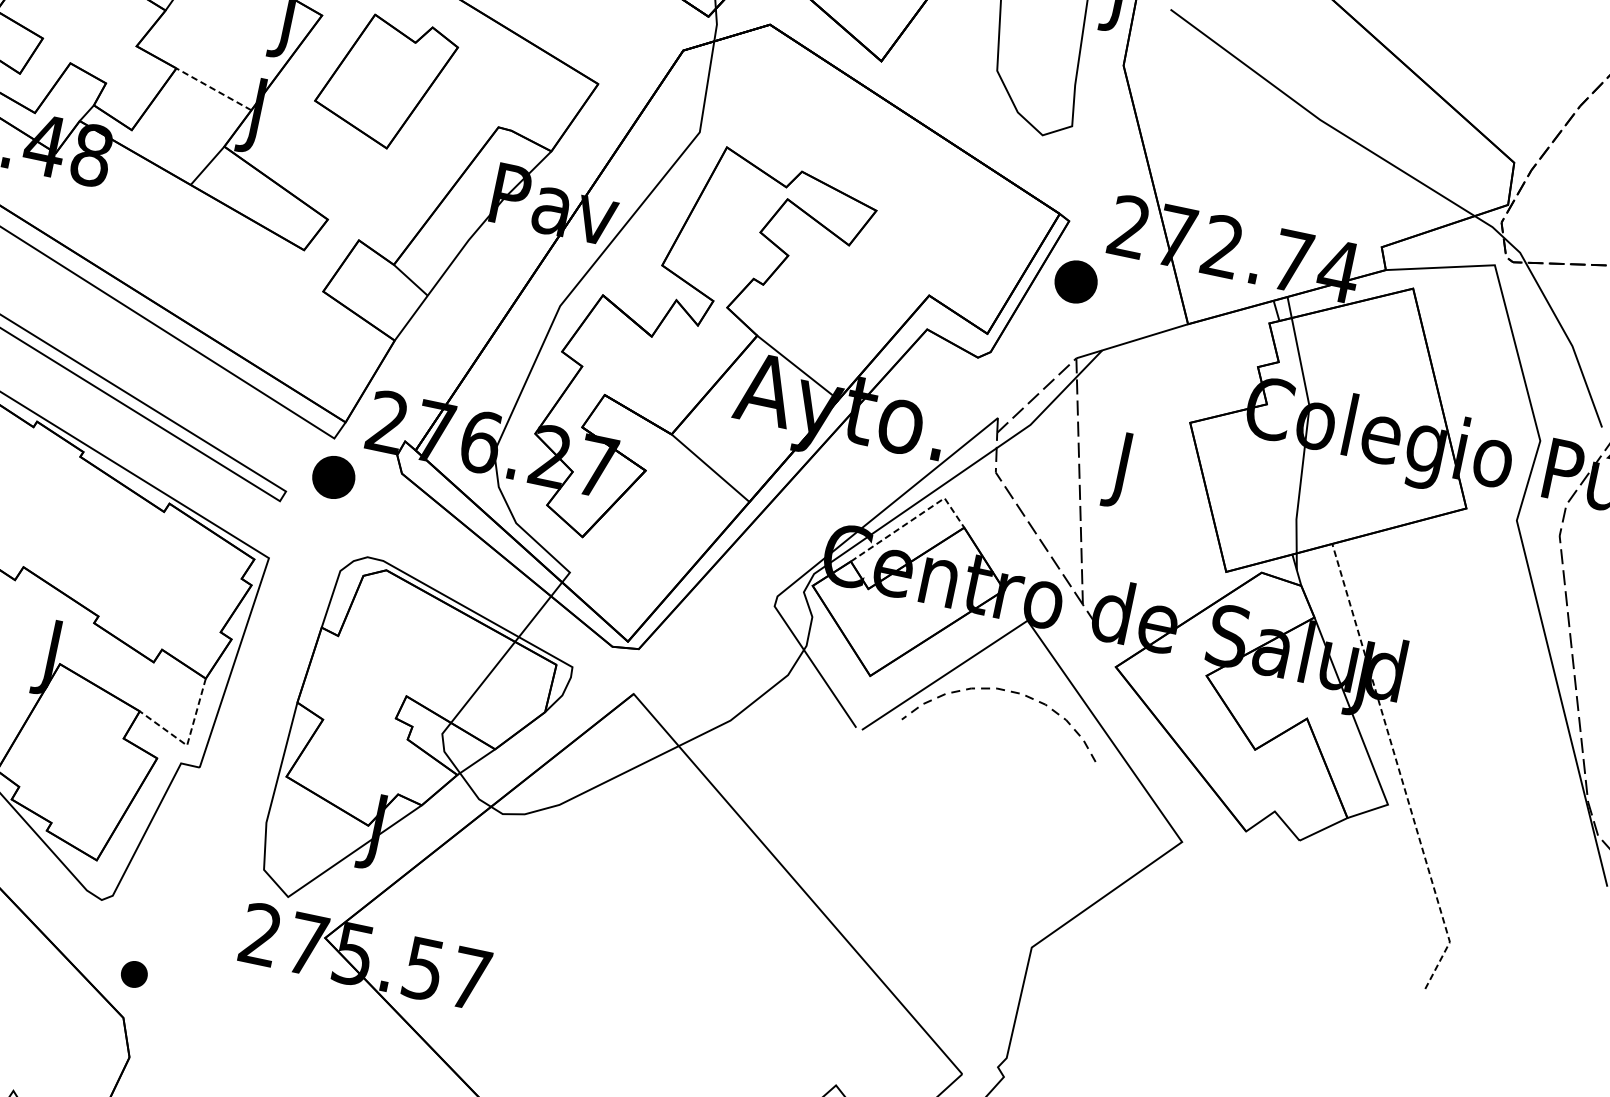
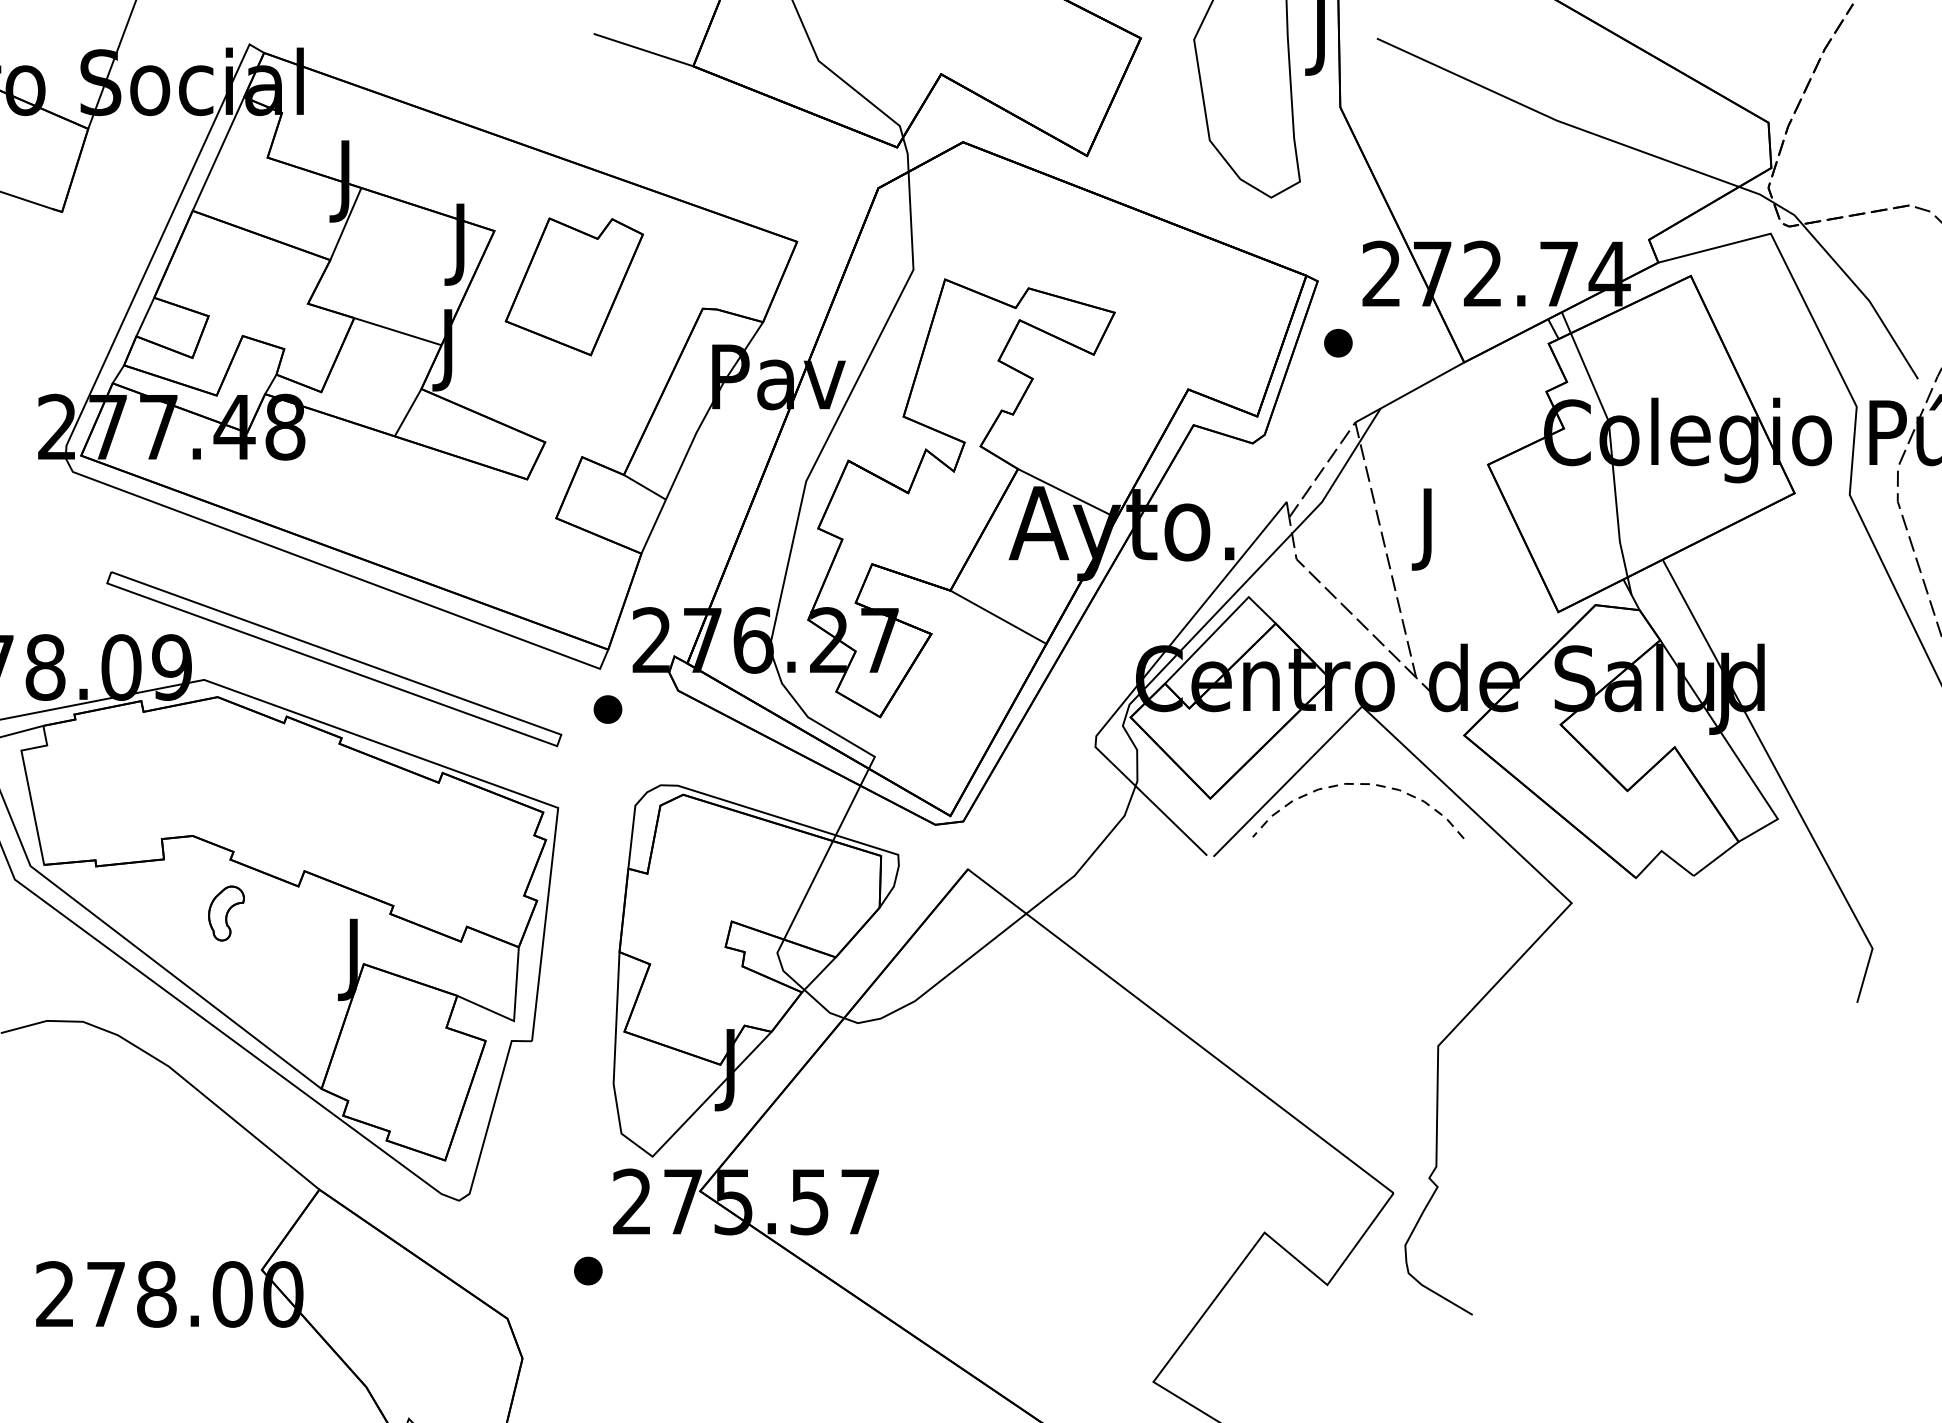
line: (213, 89) -> (397, 331), dashed -> solid
part: (1076, 282) -> (1338, 343), size x0.62
part: (333, 477) -> (607, 709), size x0.62
line: (912, 519) -> (1220, 626), dashed -> solid
line: (188, 741) -> (514, 1016), dashed -> solid
line: (1398, 769) -> (1781, 779), dashed -> solid
part: (134, 973) -> (588, 1270), moved

